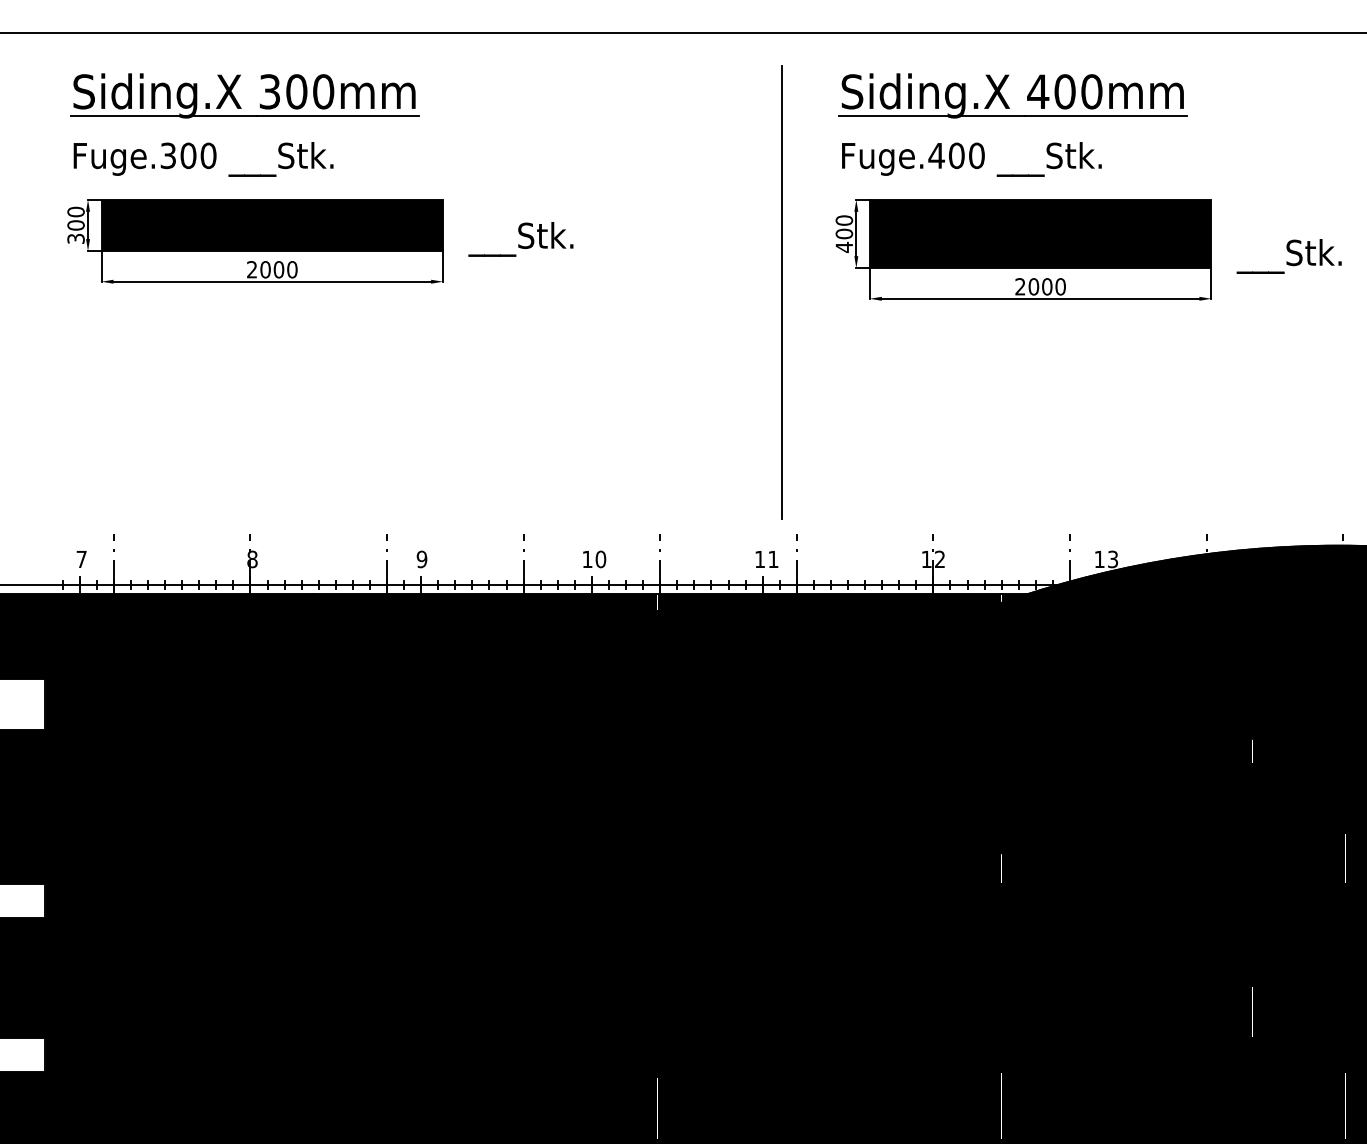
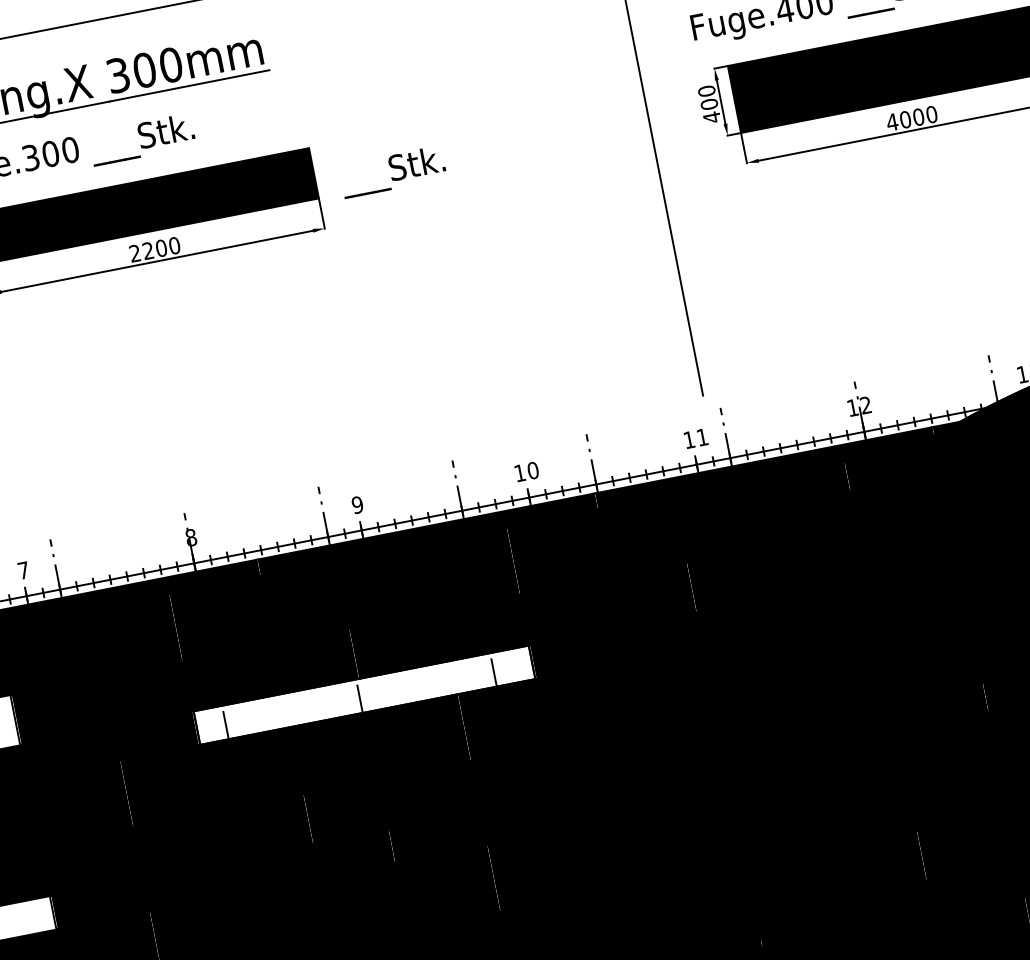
text: (265, 269) -> (148, 250), 2000 -> 2200
text: (1019, 286) -> (891, 122), 2000 -> 4000
fill: (391, 747) -> (363, 695), removed

